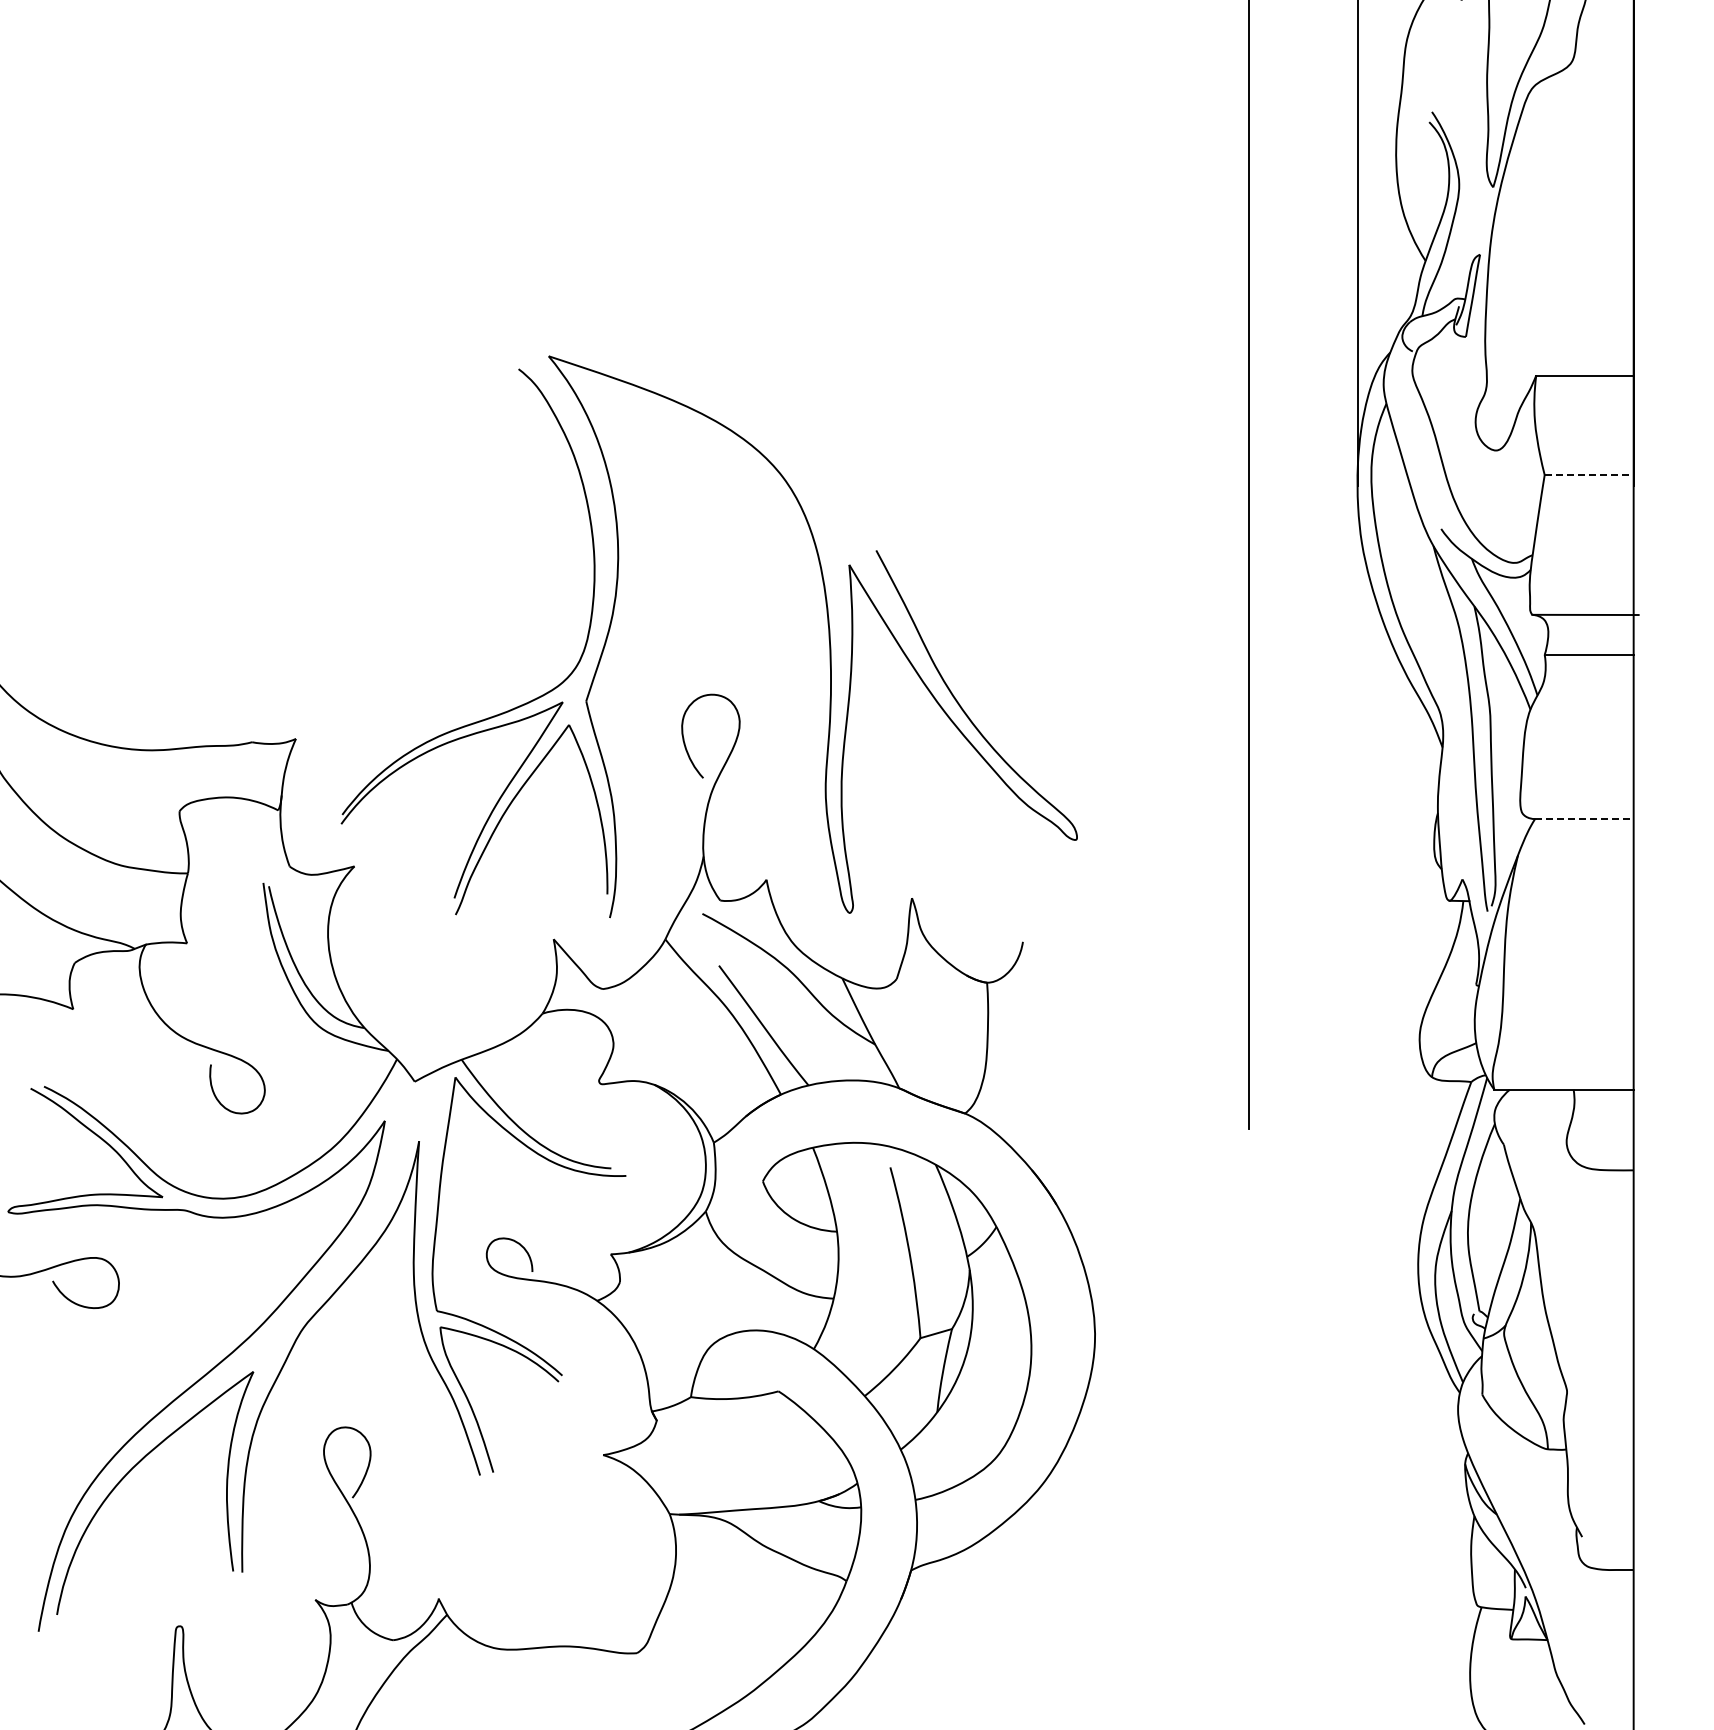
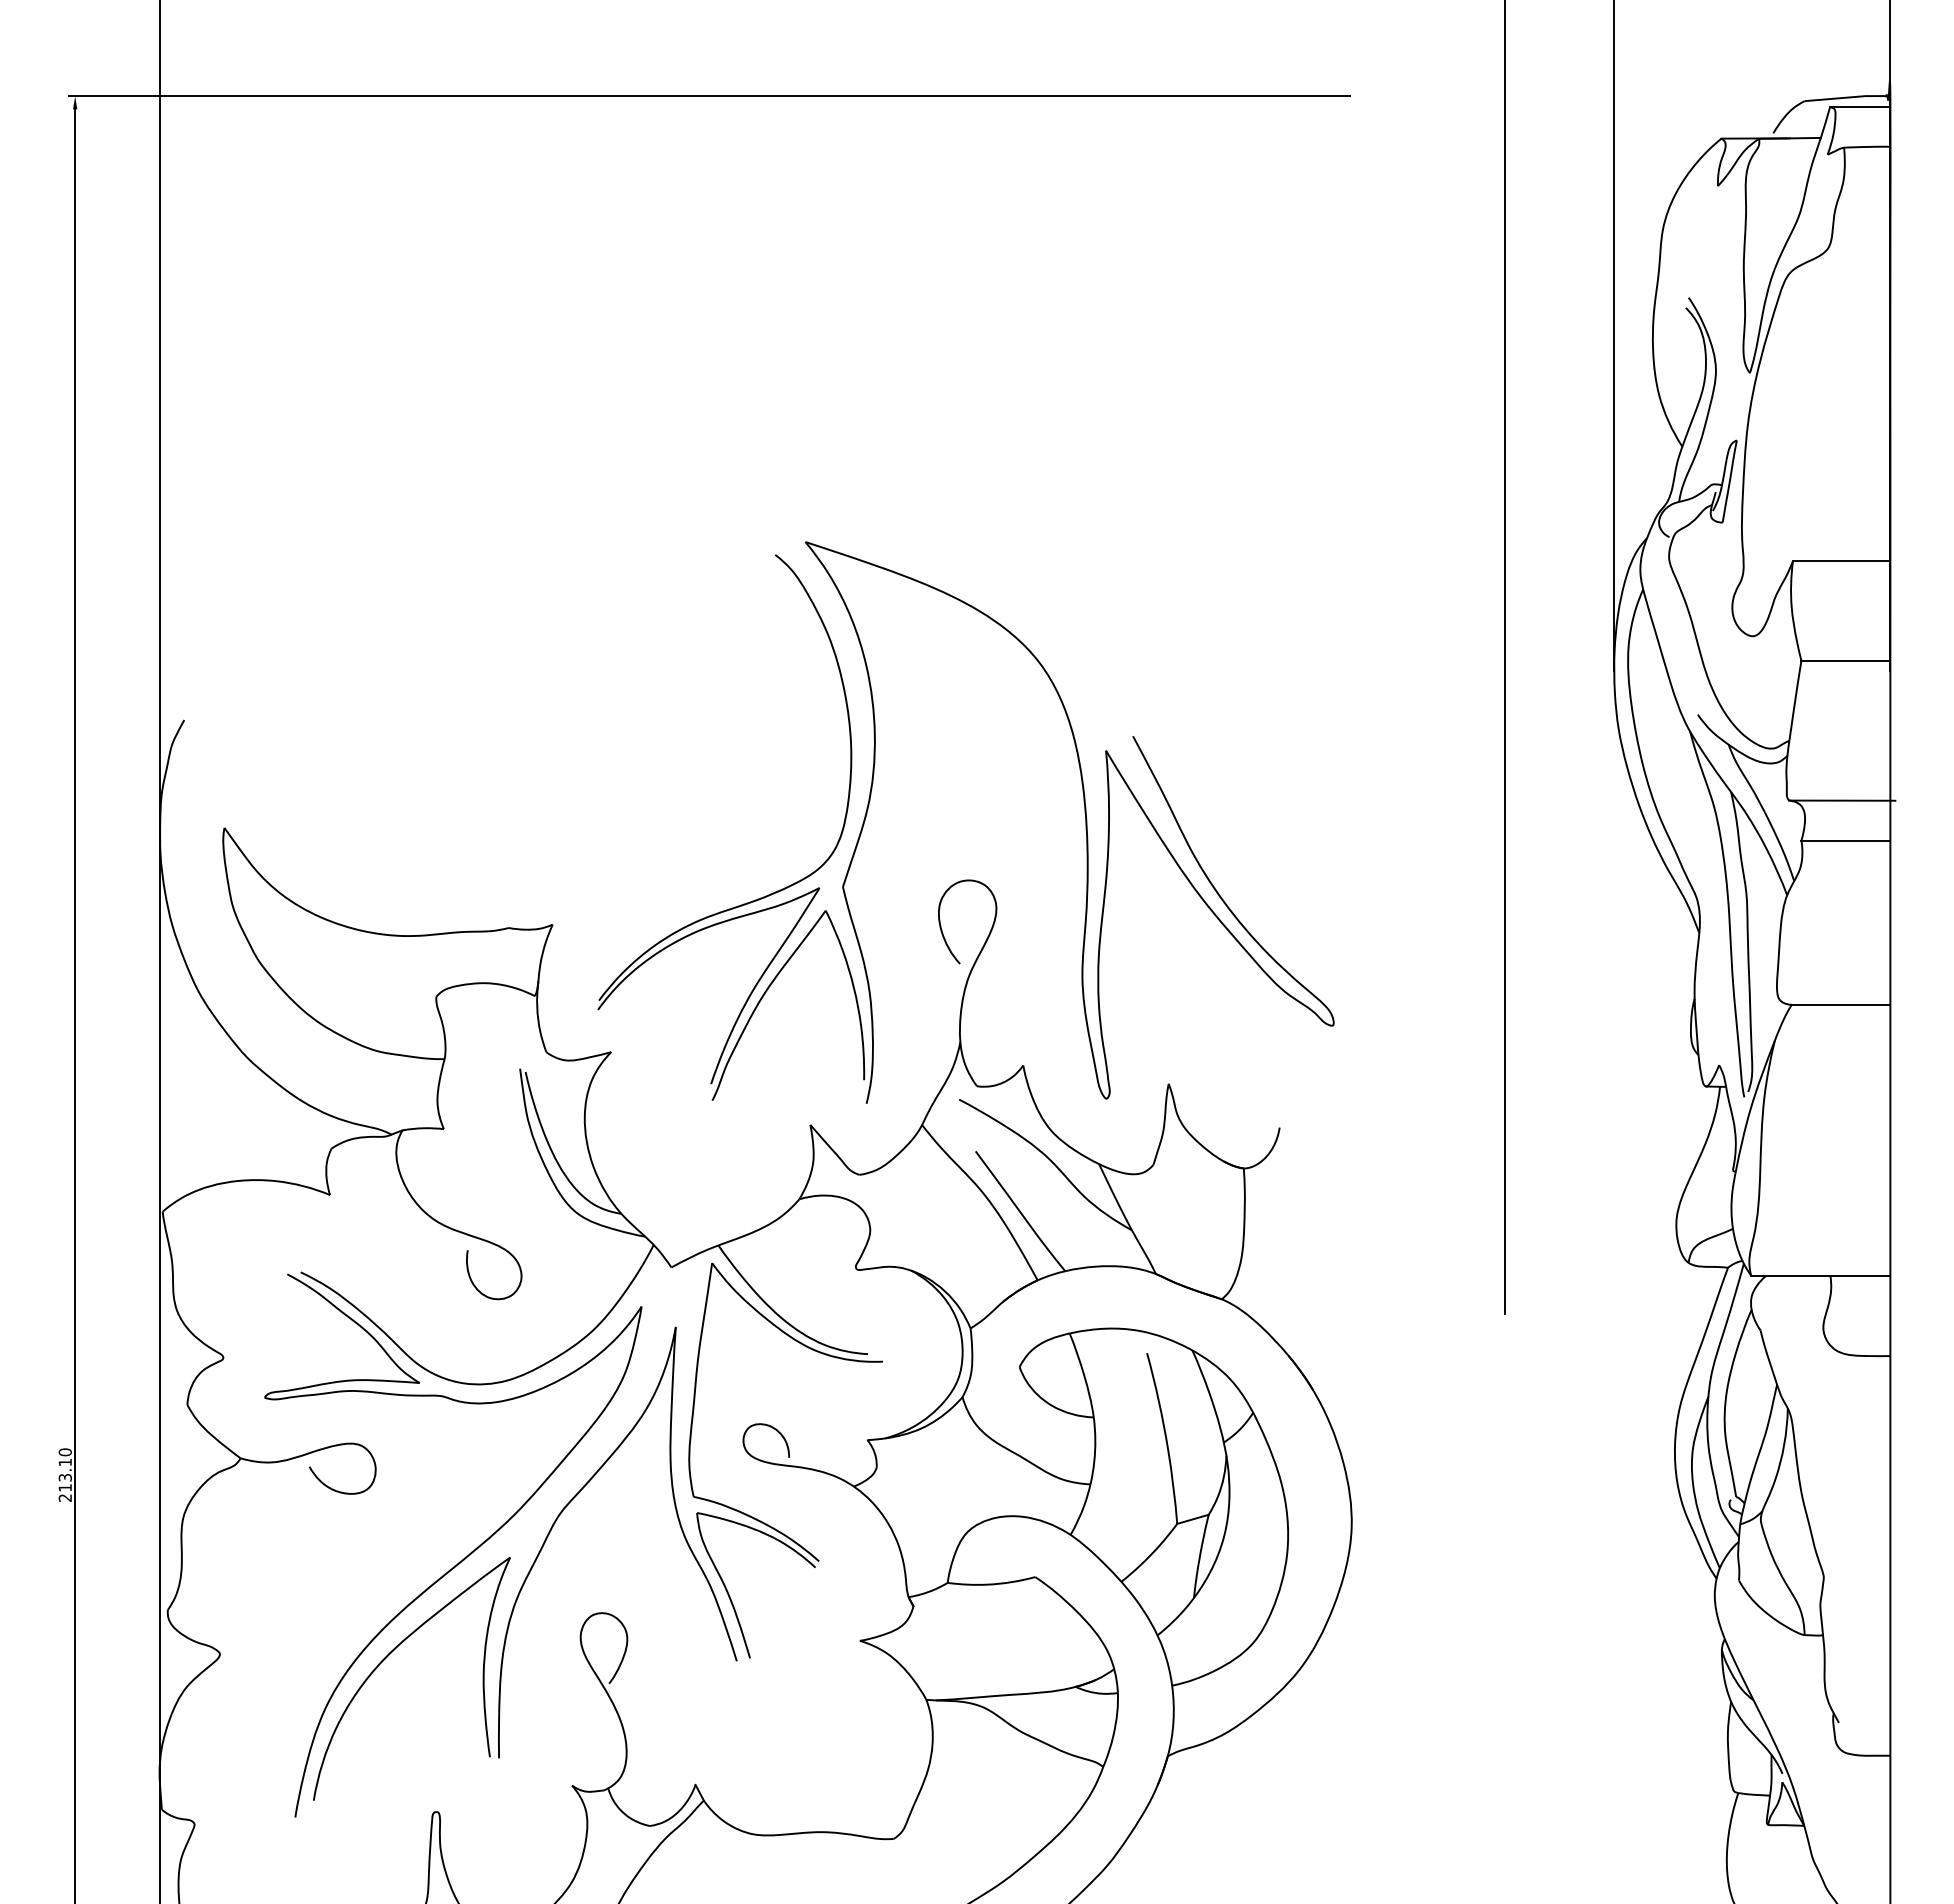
line: (1589, 474) -> (1846, 660), dashed -> solid
line: (1584, 818) -> (1841, 1004), dashed -> solid

